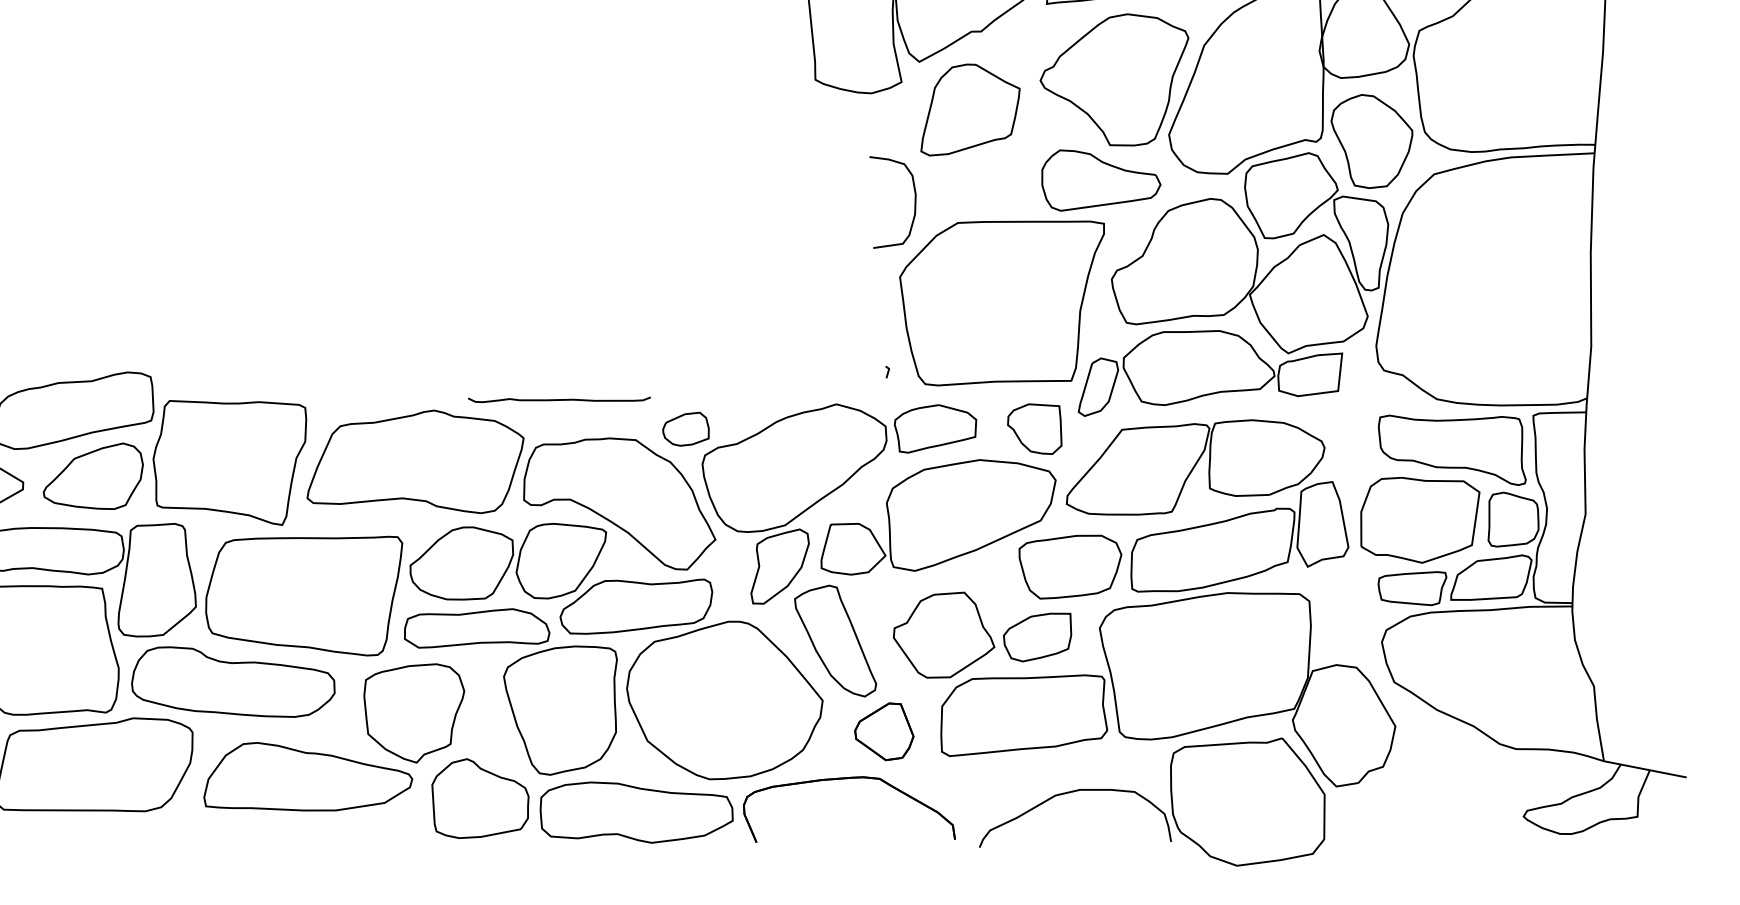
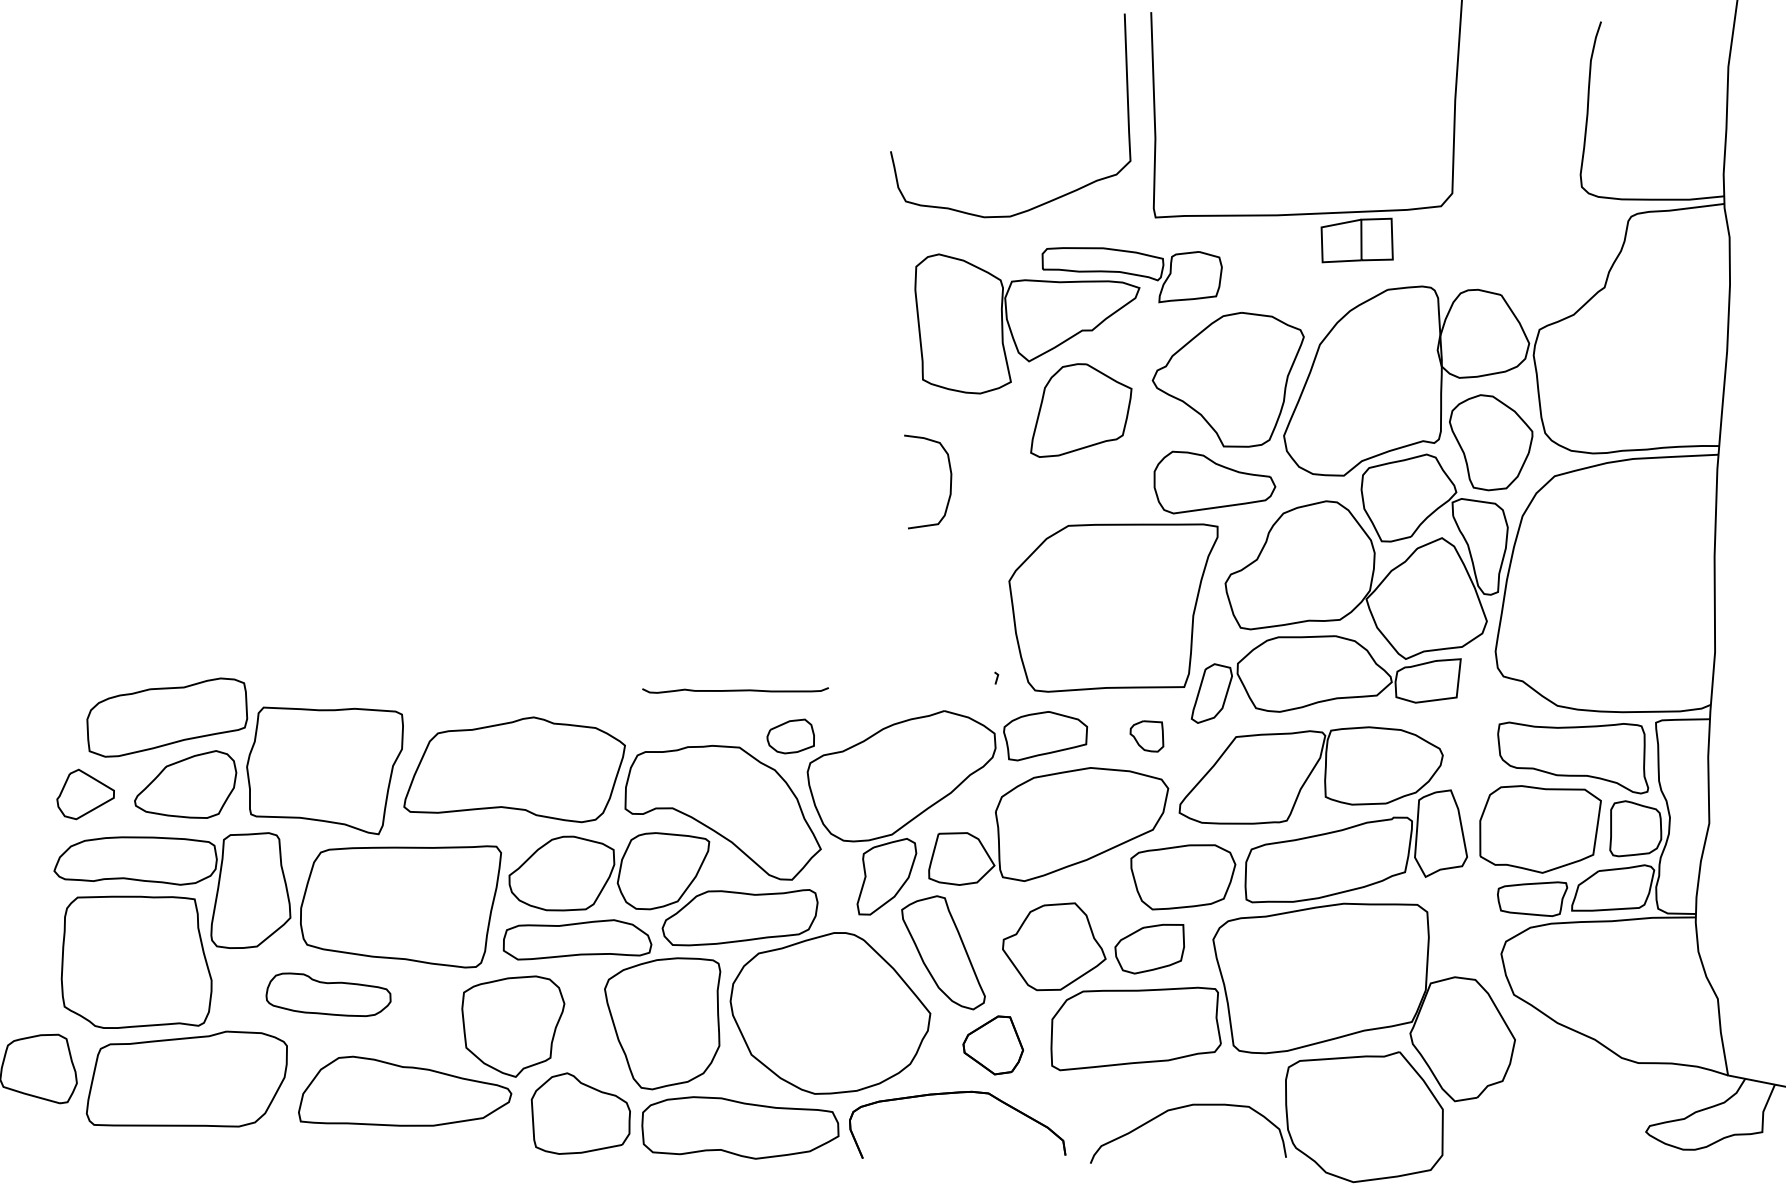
curve: (914, 202) -> (950, 481), moved
curve: (559, 399) -> (735, 690), moved
part: (1034, 429) -> (1146, 736), size x0.6
part: (233, 681) -> (328, 994), size x0.6

